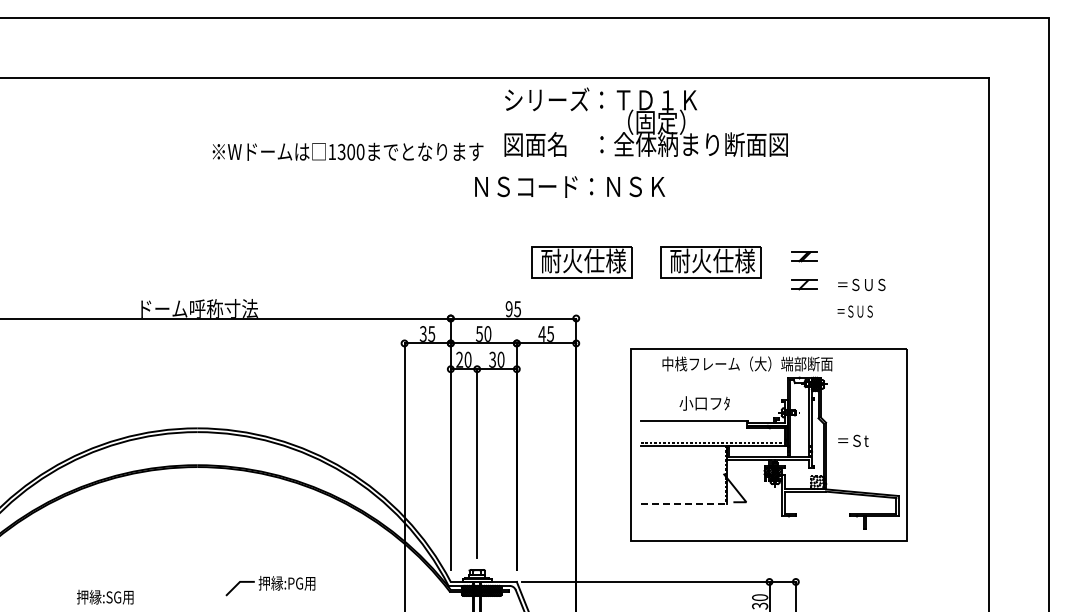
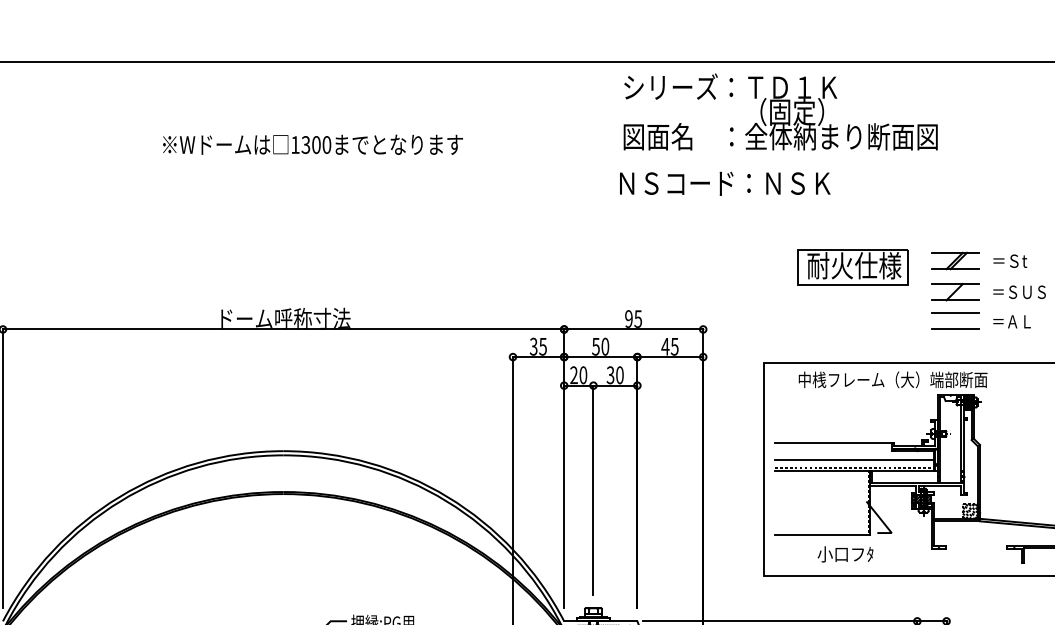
text: (347, 151) -> (312, 144), moved
text: (570, 186) -> (725, 183), moved
part: (804, 256) -> (956, 260), size x1.67
part: (581, 262) -> (709, 267), removed
part: (804, 284) -> (956, 291), size x1.67
line: (803, 303) -> (955, 312), added
text: (854, 311) -> (1011, 321), ＝ＳＵＳ -> ＝ＡＬ
line: (803, 318) -> (955, 329), added
text: (704, 403) -> (845, 554), moved
line: (712, 436) -> (854, 460), added
text: (853, 440) -> (1010, 260), moved
line: (684, 503) -> (823, 534), dashed -> solid

